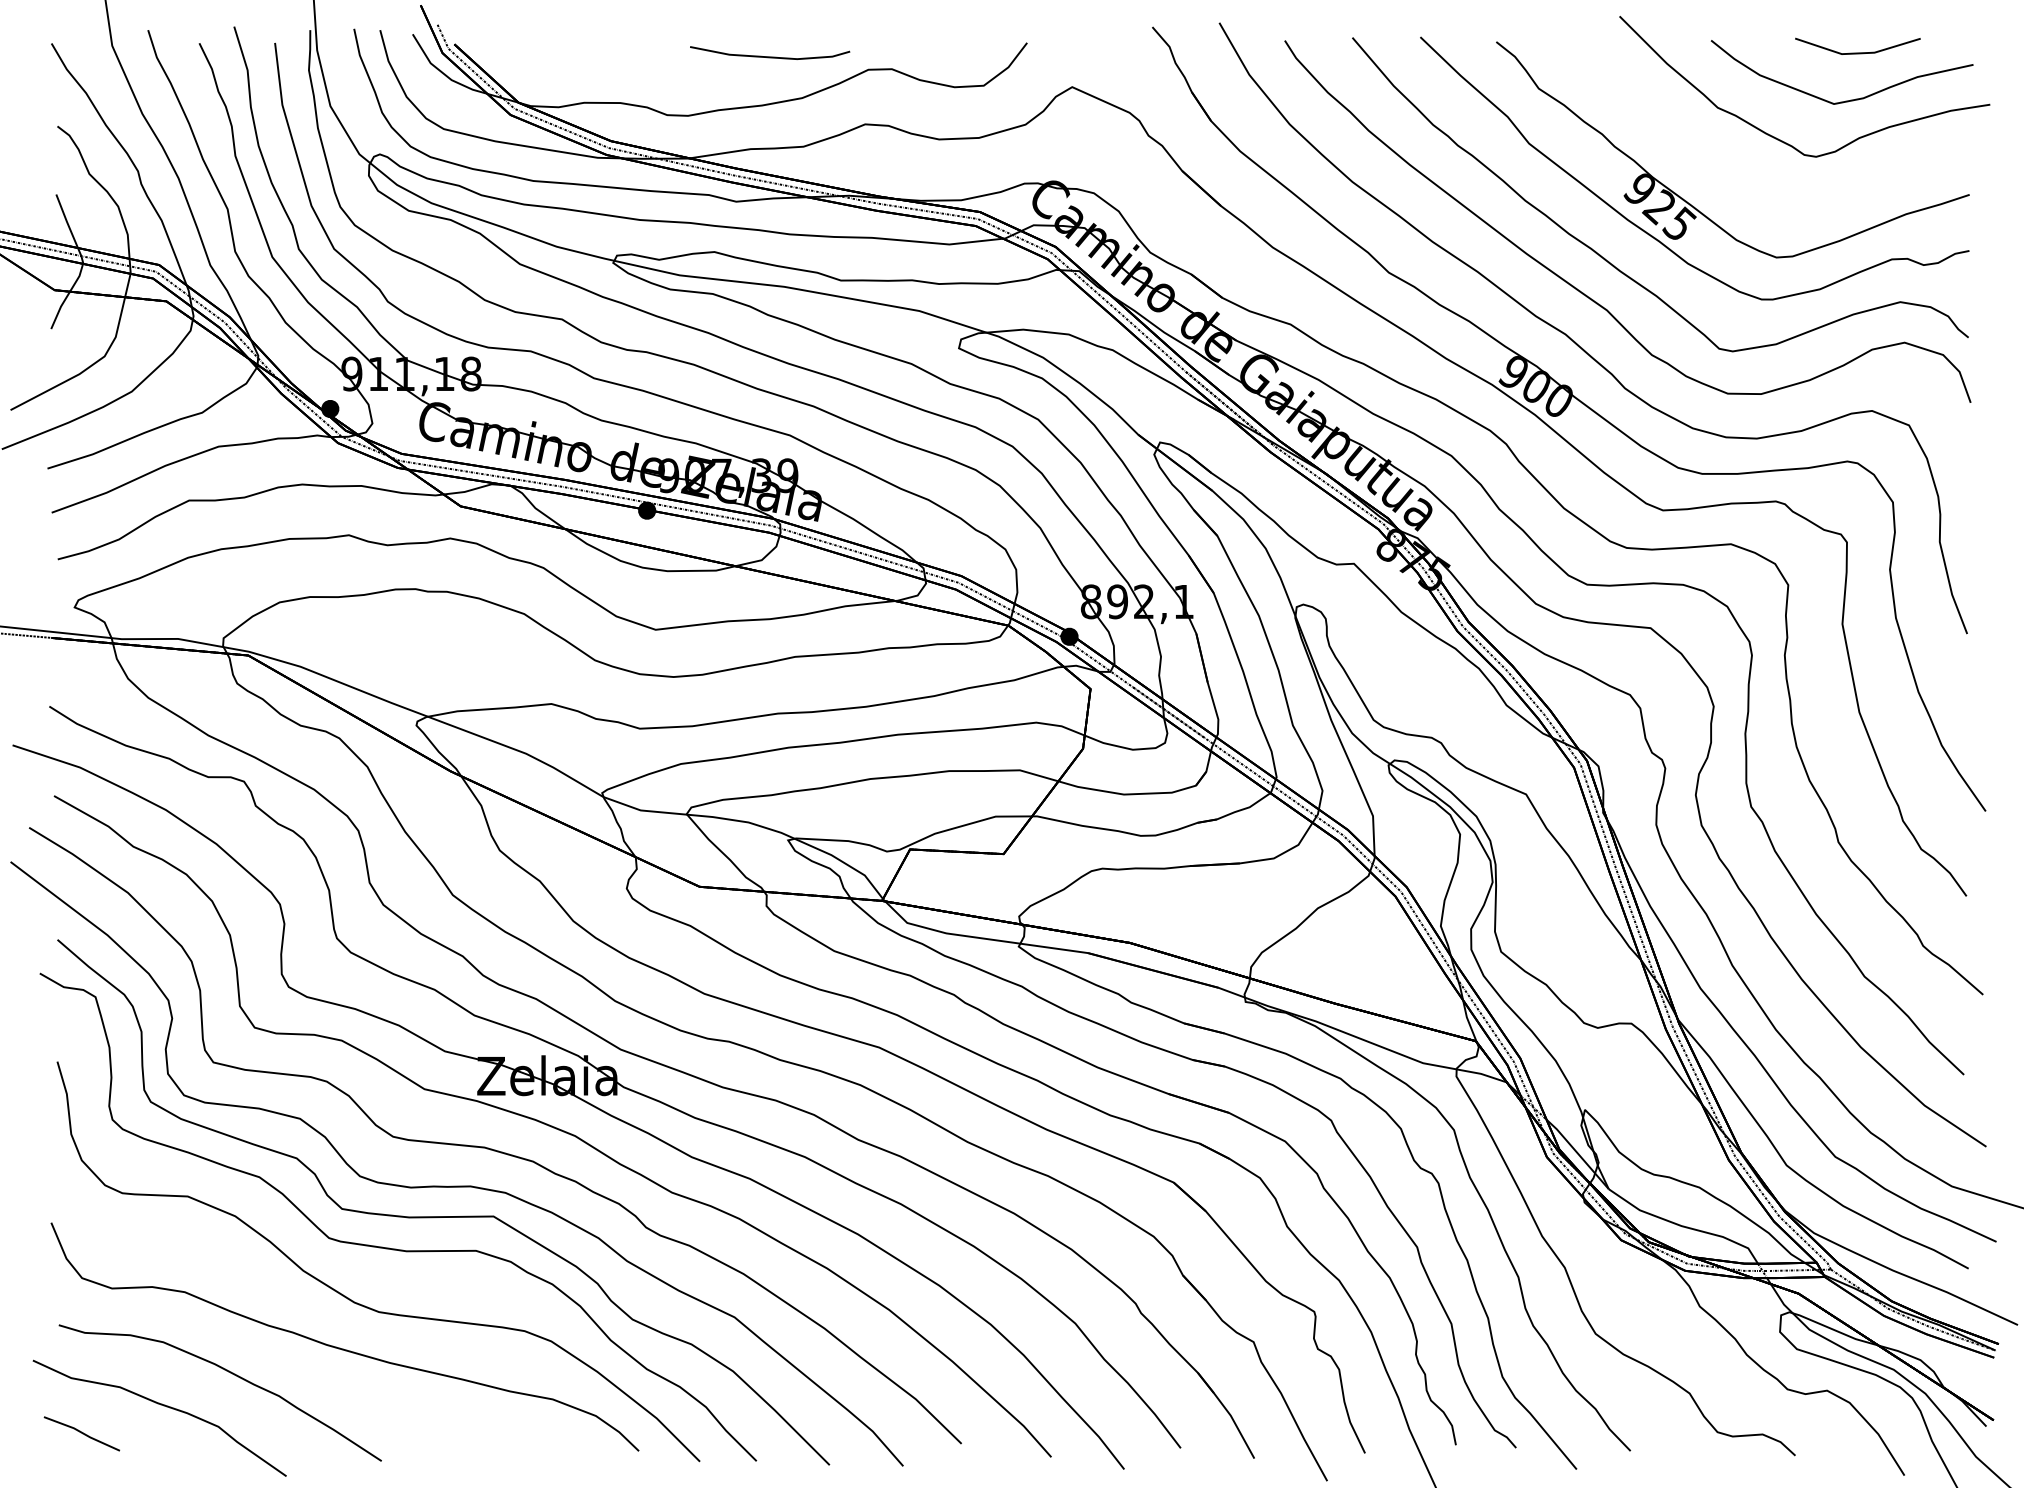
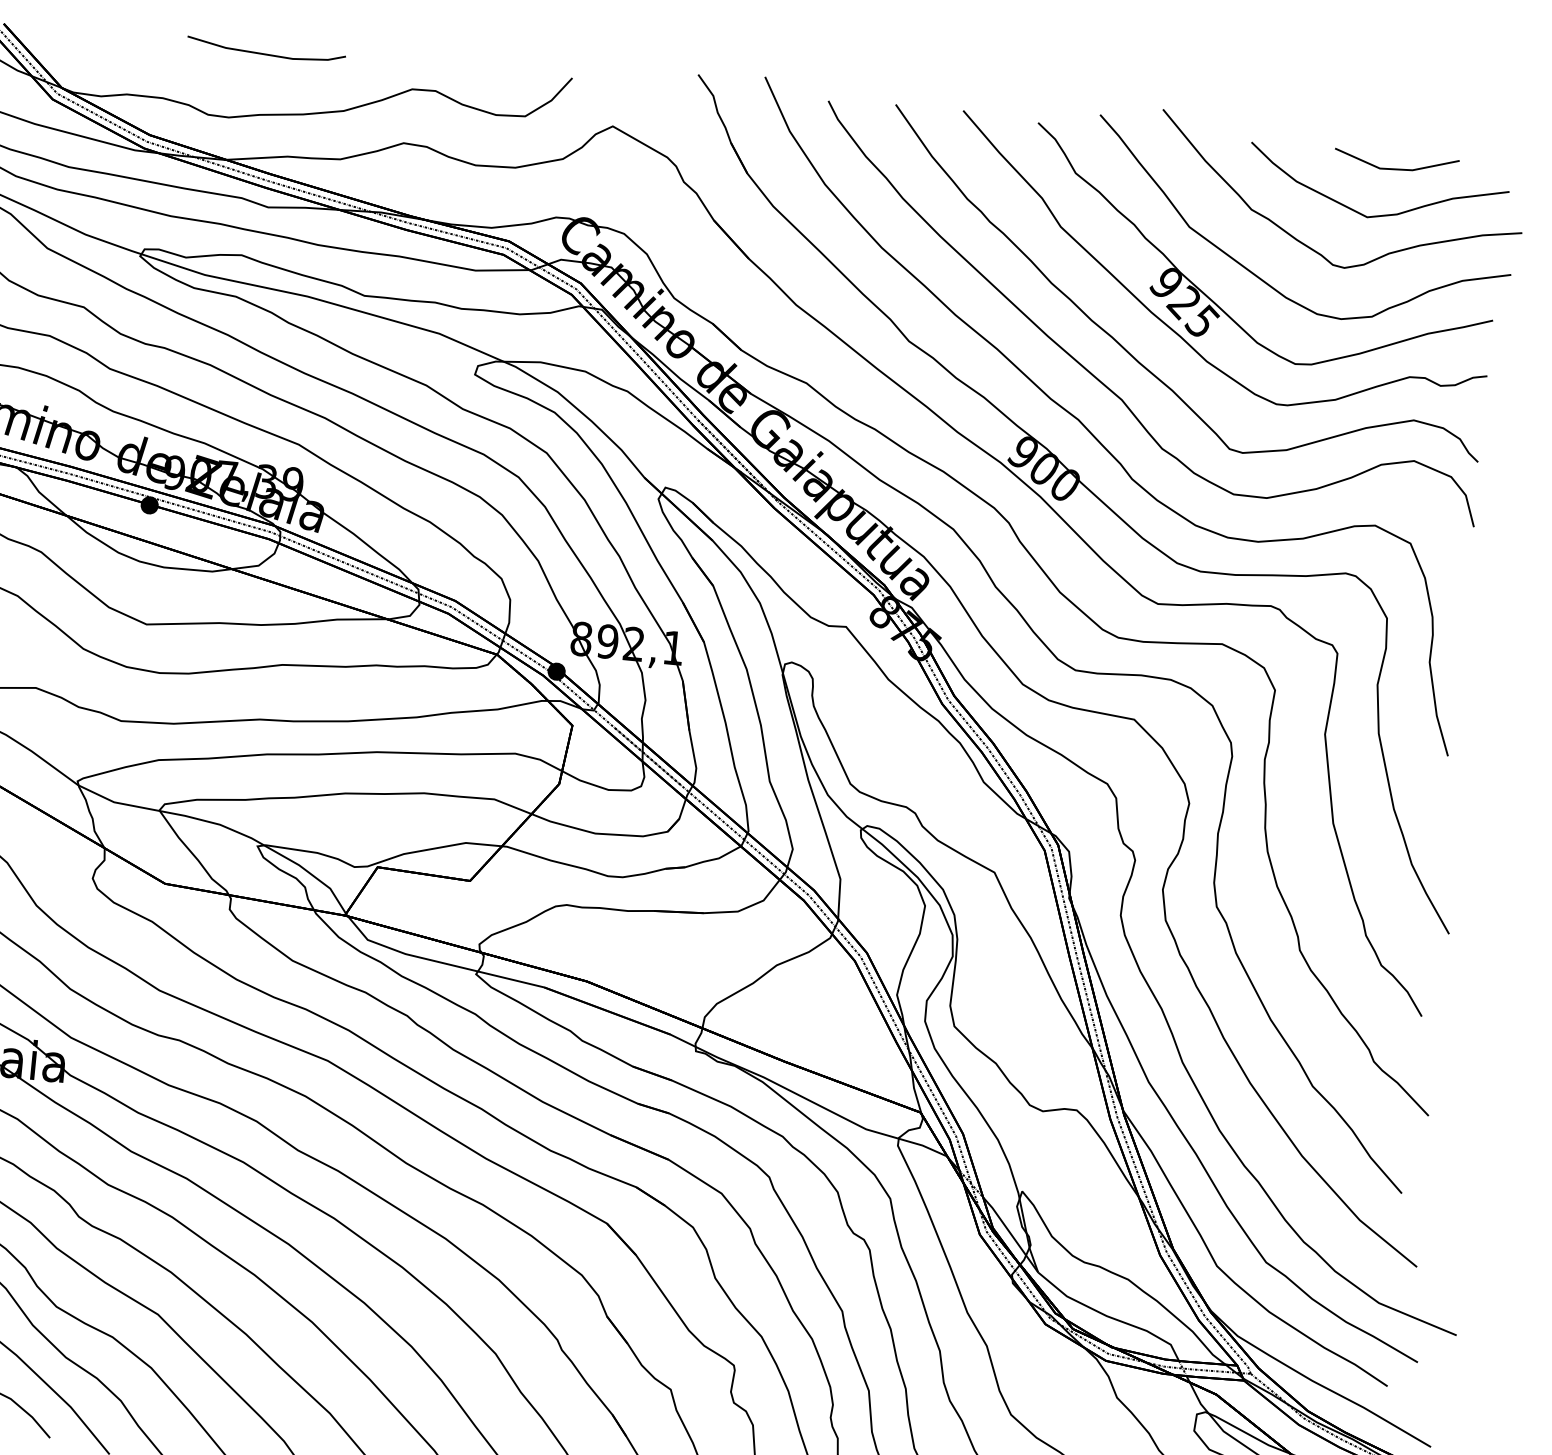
line: (770, 56) -> (266, 53), moved
part: (1736, 176) -> (1263, 279), added

